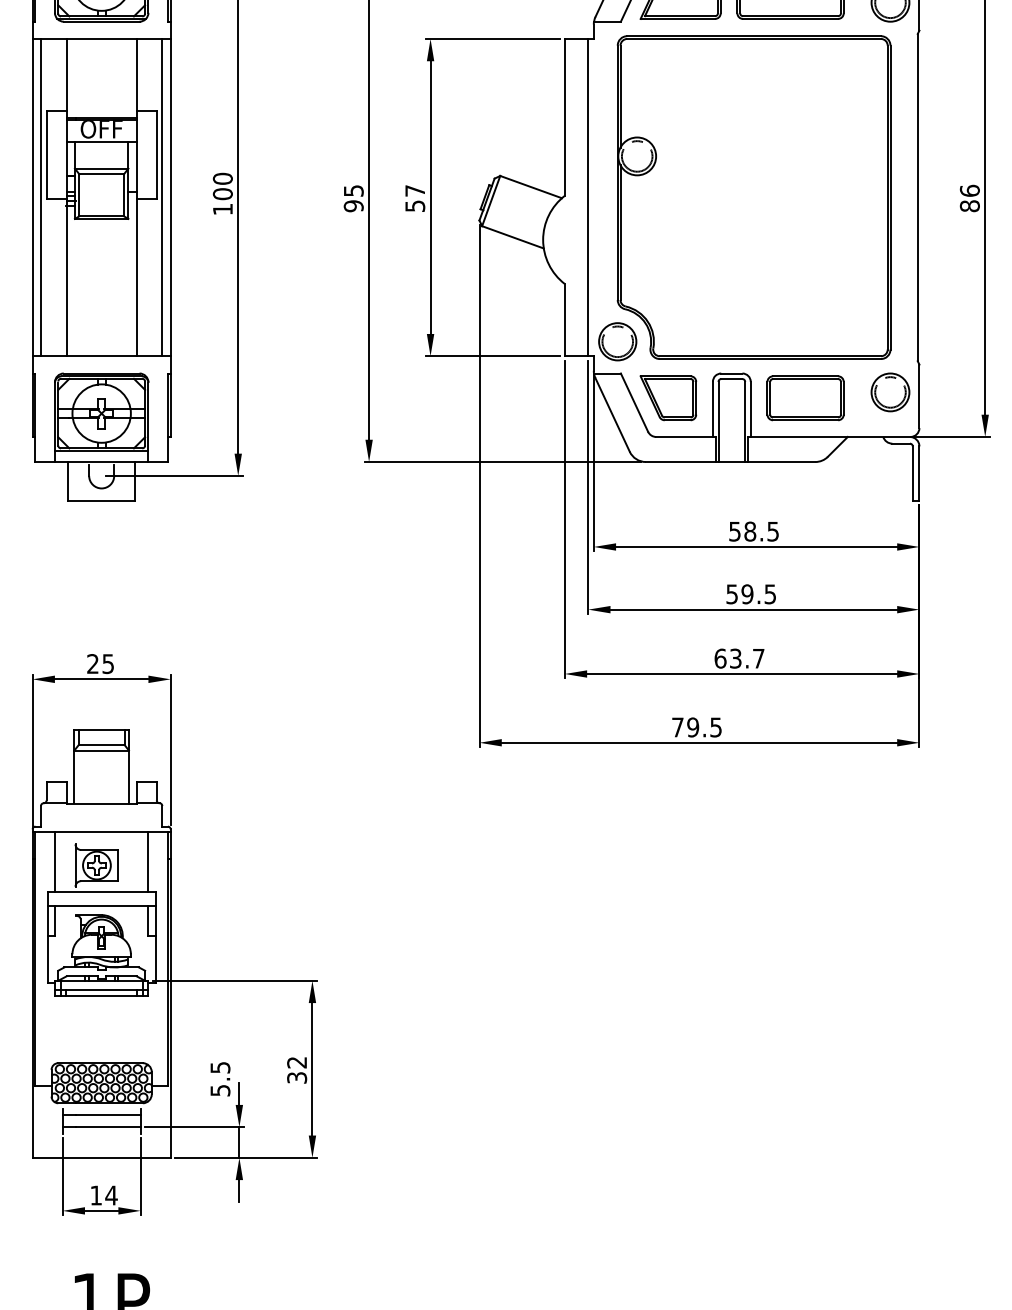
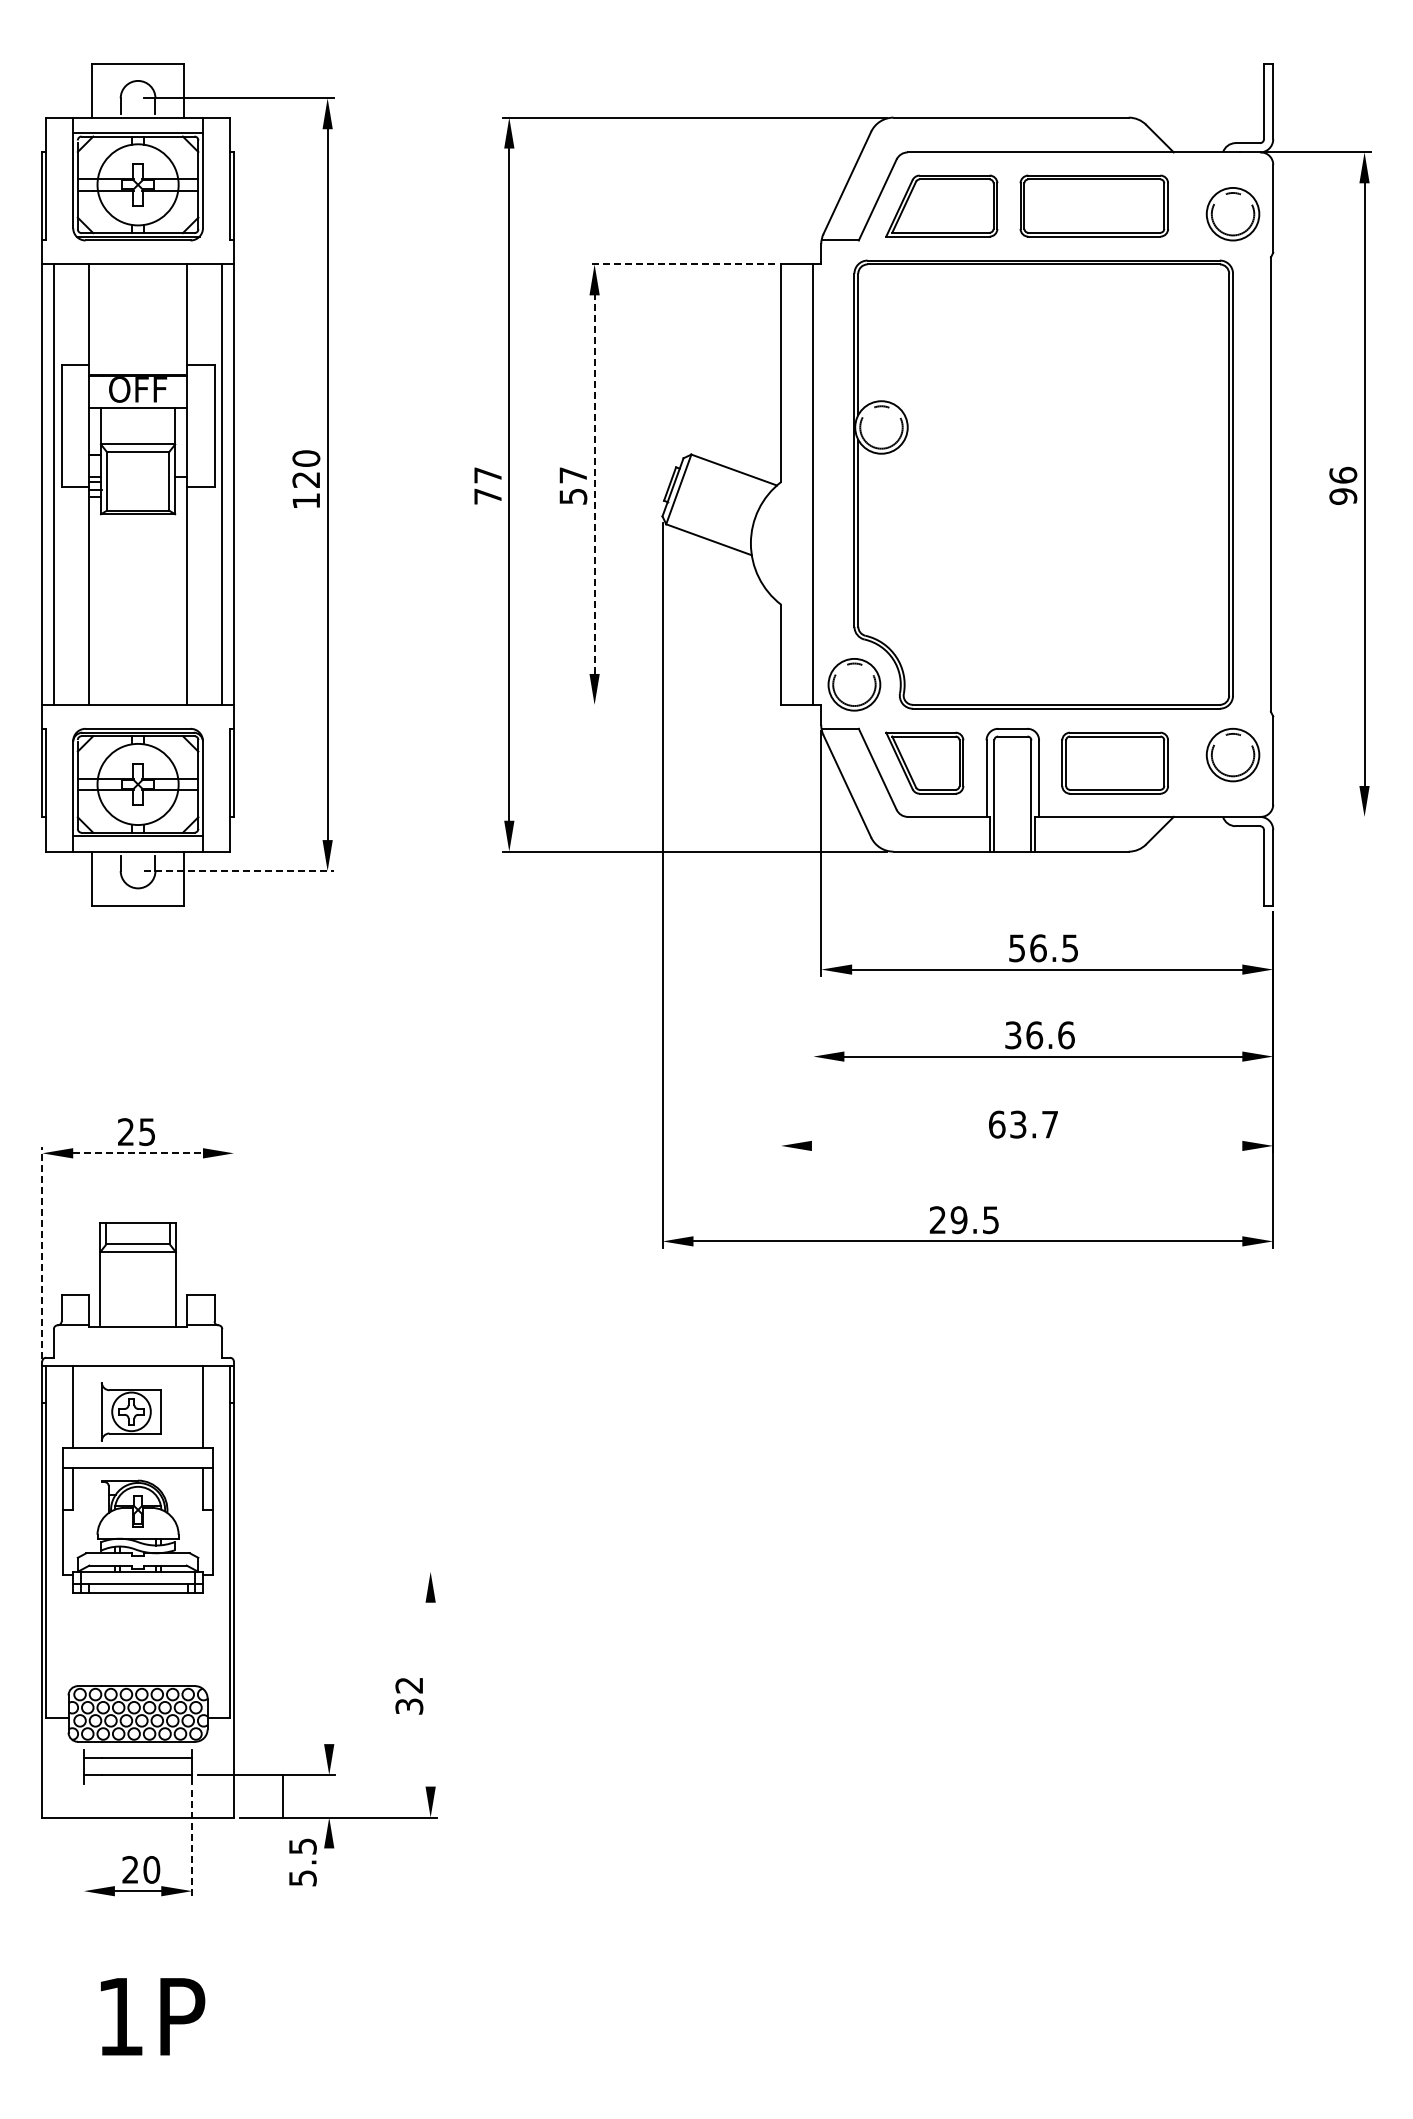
line: (493, 39) -> (681, 264), solid -> dashed
text: (223, 193) -> (306, 479), 100 -> 120
line: (430, 197) -> (594, 484), solid -> dashed
text: (353, 198) -> (487, 486), 95 -> 77
text: (970, 206) -> (1343, 496), 86 -> 96
line: (493, 355) -> (681, 704), removed
line: (952, 436) -> (1318, 816), removed
line: (174, 476) -> (239, 871), solid -> dashed
line: (588, 487) -> (813, 886), removed
line: (565, 519) -> (781, 931), removed
text: (750, 531) -> (1038, 948), 58.5 -> 56.5
text: (751, 594) -> (1039, 1035), 59.5 -> 36.6
line: (741, 673) -> (1026, 1145), removed
line: (101, 679) -> (138, 1153), solid -> dashed
text: (677, 727) -> (937, 1219), 79.5 -> 29.5
line: (32, 750) -> (42, 1252), solid -> dashed
line: (170, 750) -> (233, 1251), removed
line: (234, 980) -> (322, 1571), removed
line: (312, 1069) -> (430, 1694), removed
text: (220, 1079) -> (302, 1862), moved
line: (239, 1093) -> (329, 1728), removed
line: (239, 1142) -> (283, 1796), moved
line: (63, 1176) -> (84, 1843), removed
line: (140, 1177) -> (192, 1844), solid -> dashed
line: (239, 1190) -> (329, 1863), removed
text: (104, 1195) -> (141, 1869), 14 -> 20

